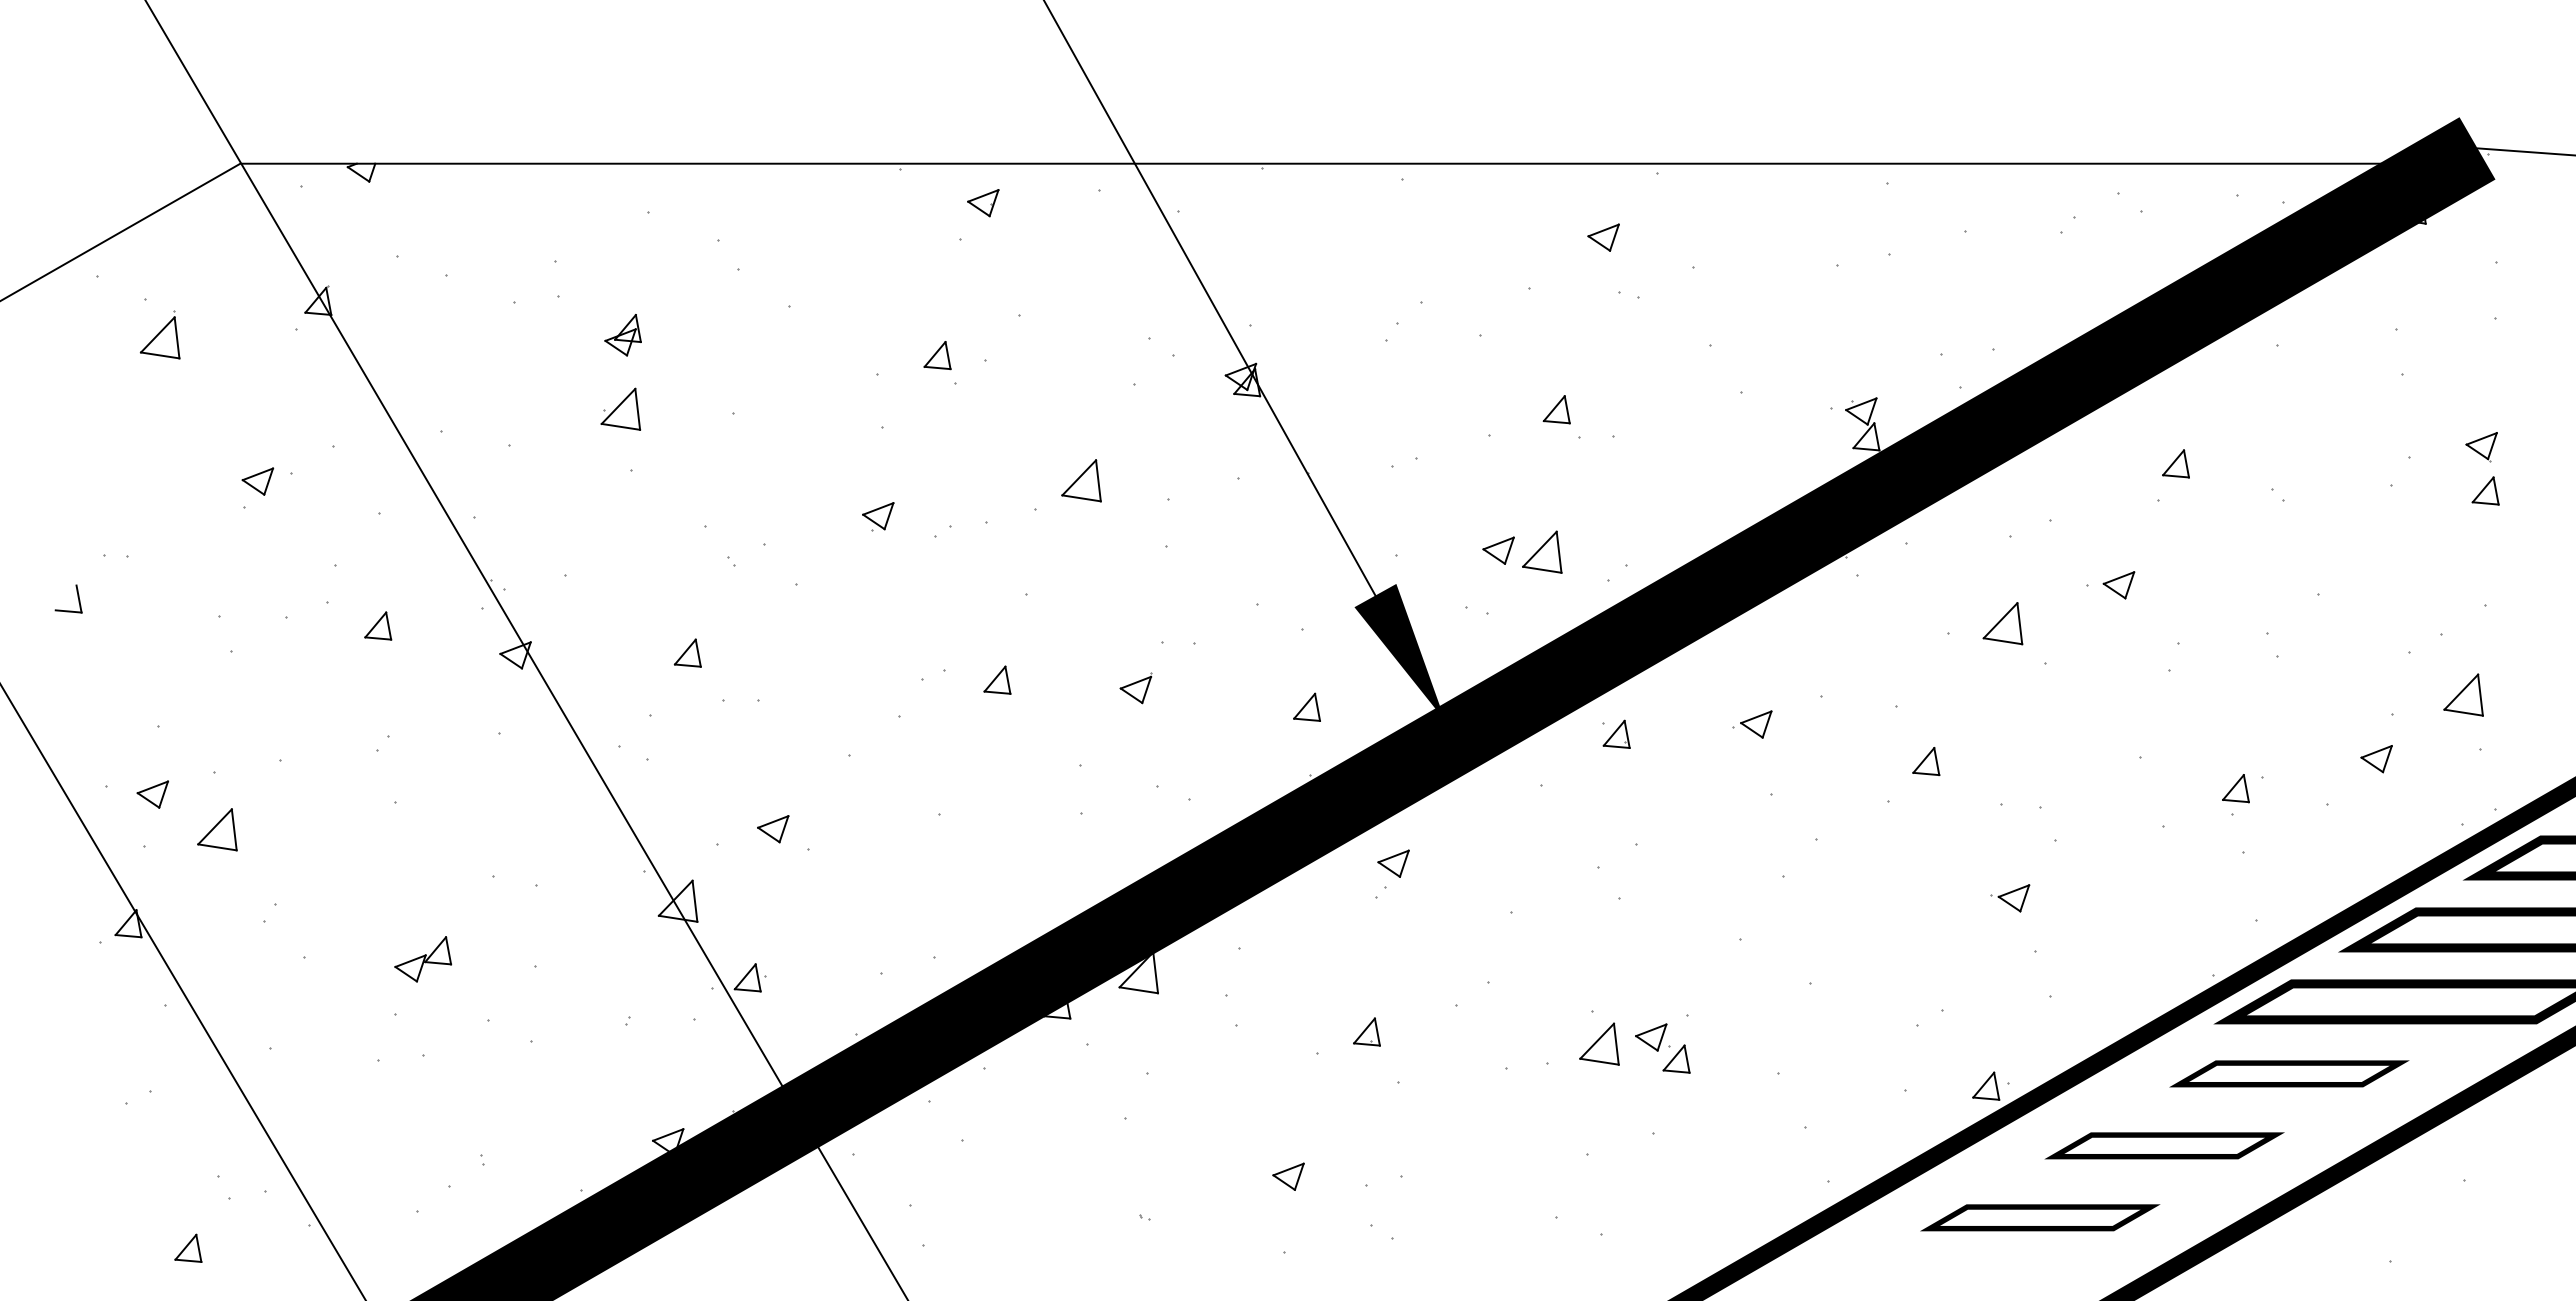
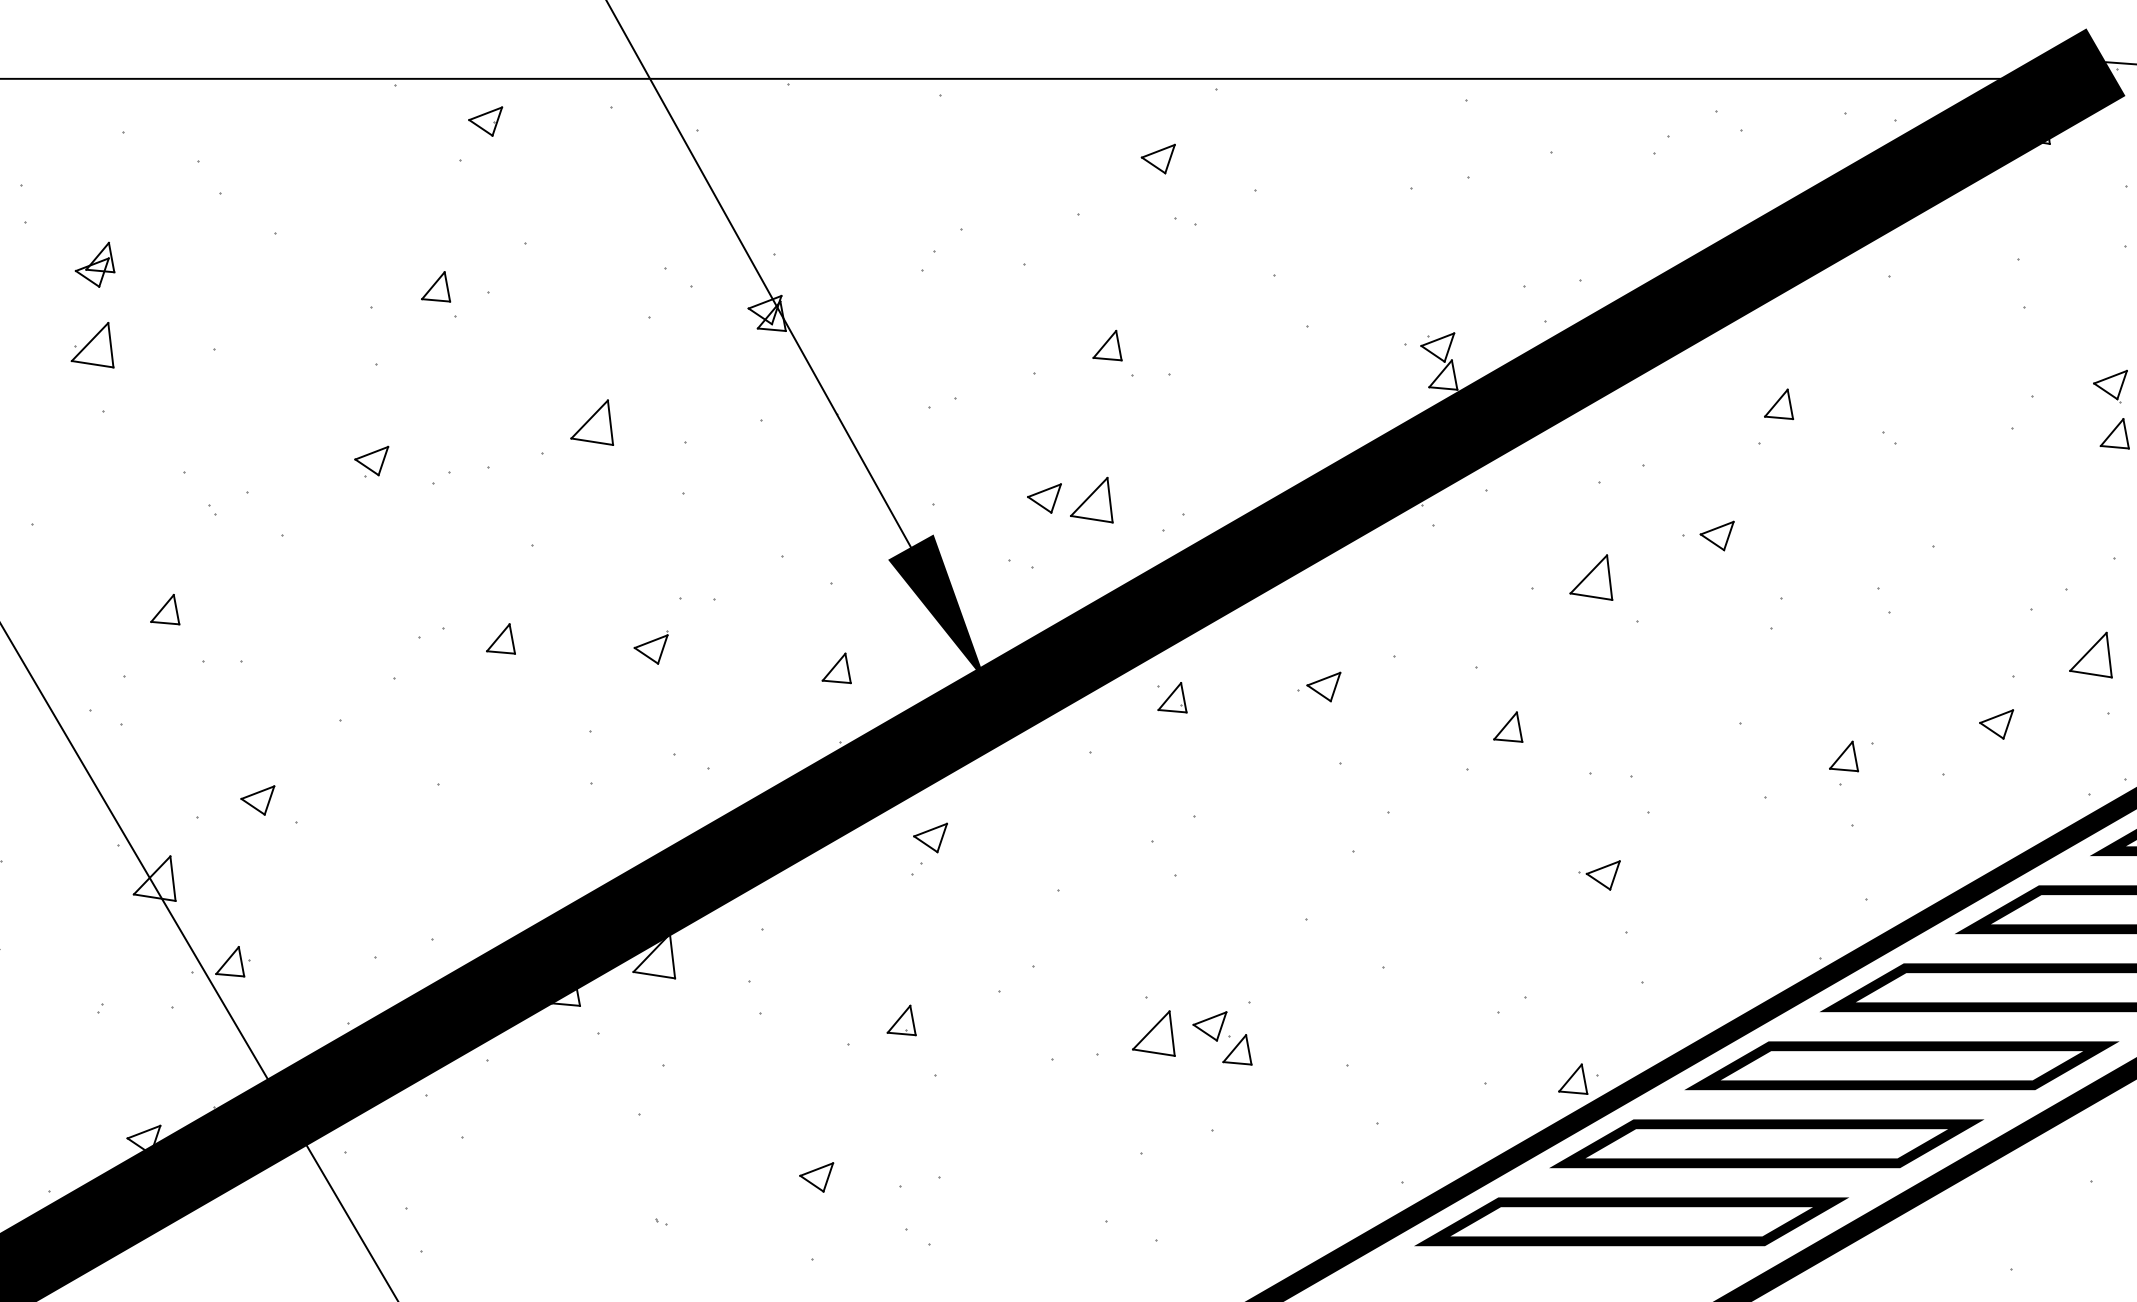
part: (2289, 1073) -> (1902, 1065), size x1.67
part: (2164, 1145) -> (1766, 1143), size x1.67
part: (2040, 1217) -> (1632, 1221), size x1.67

